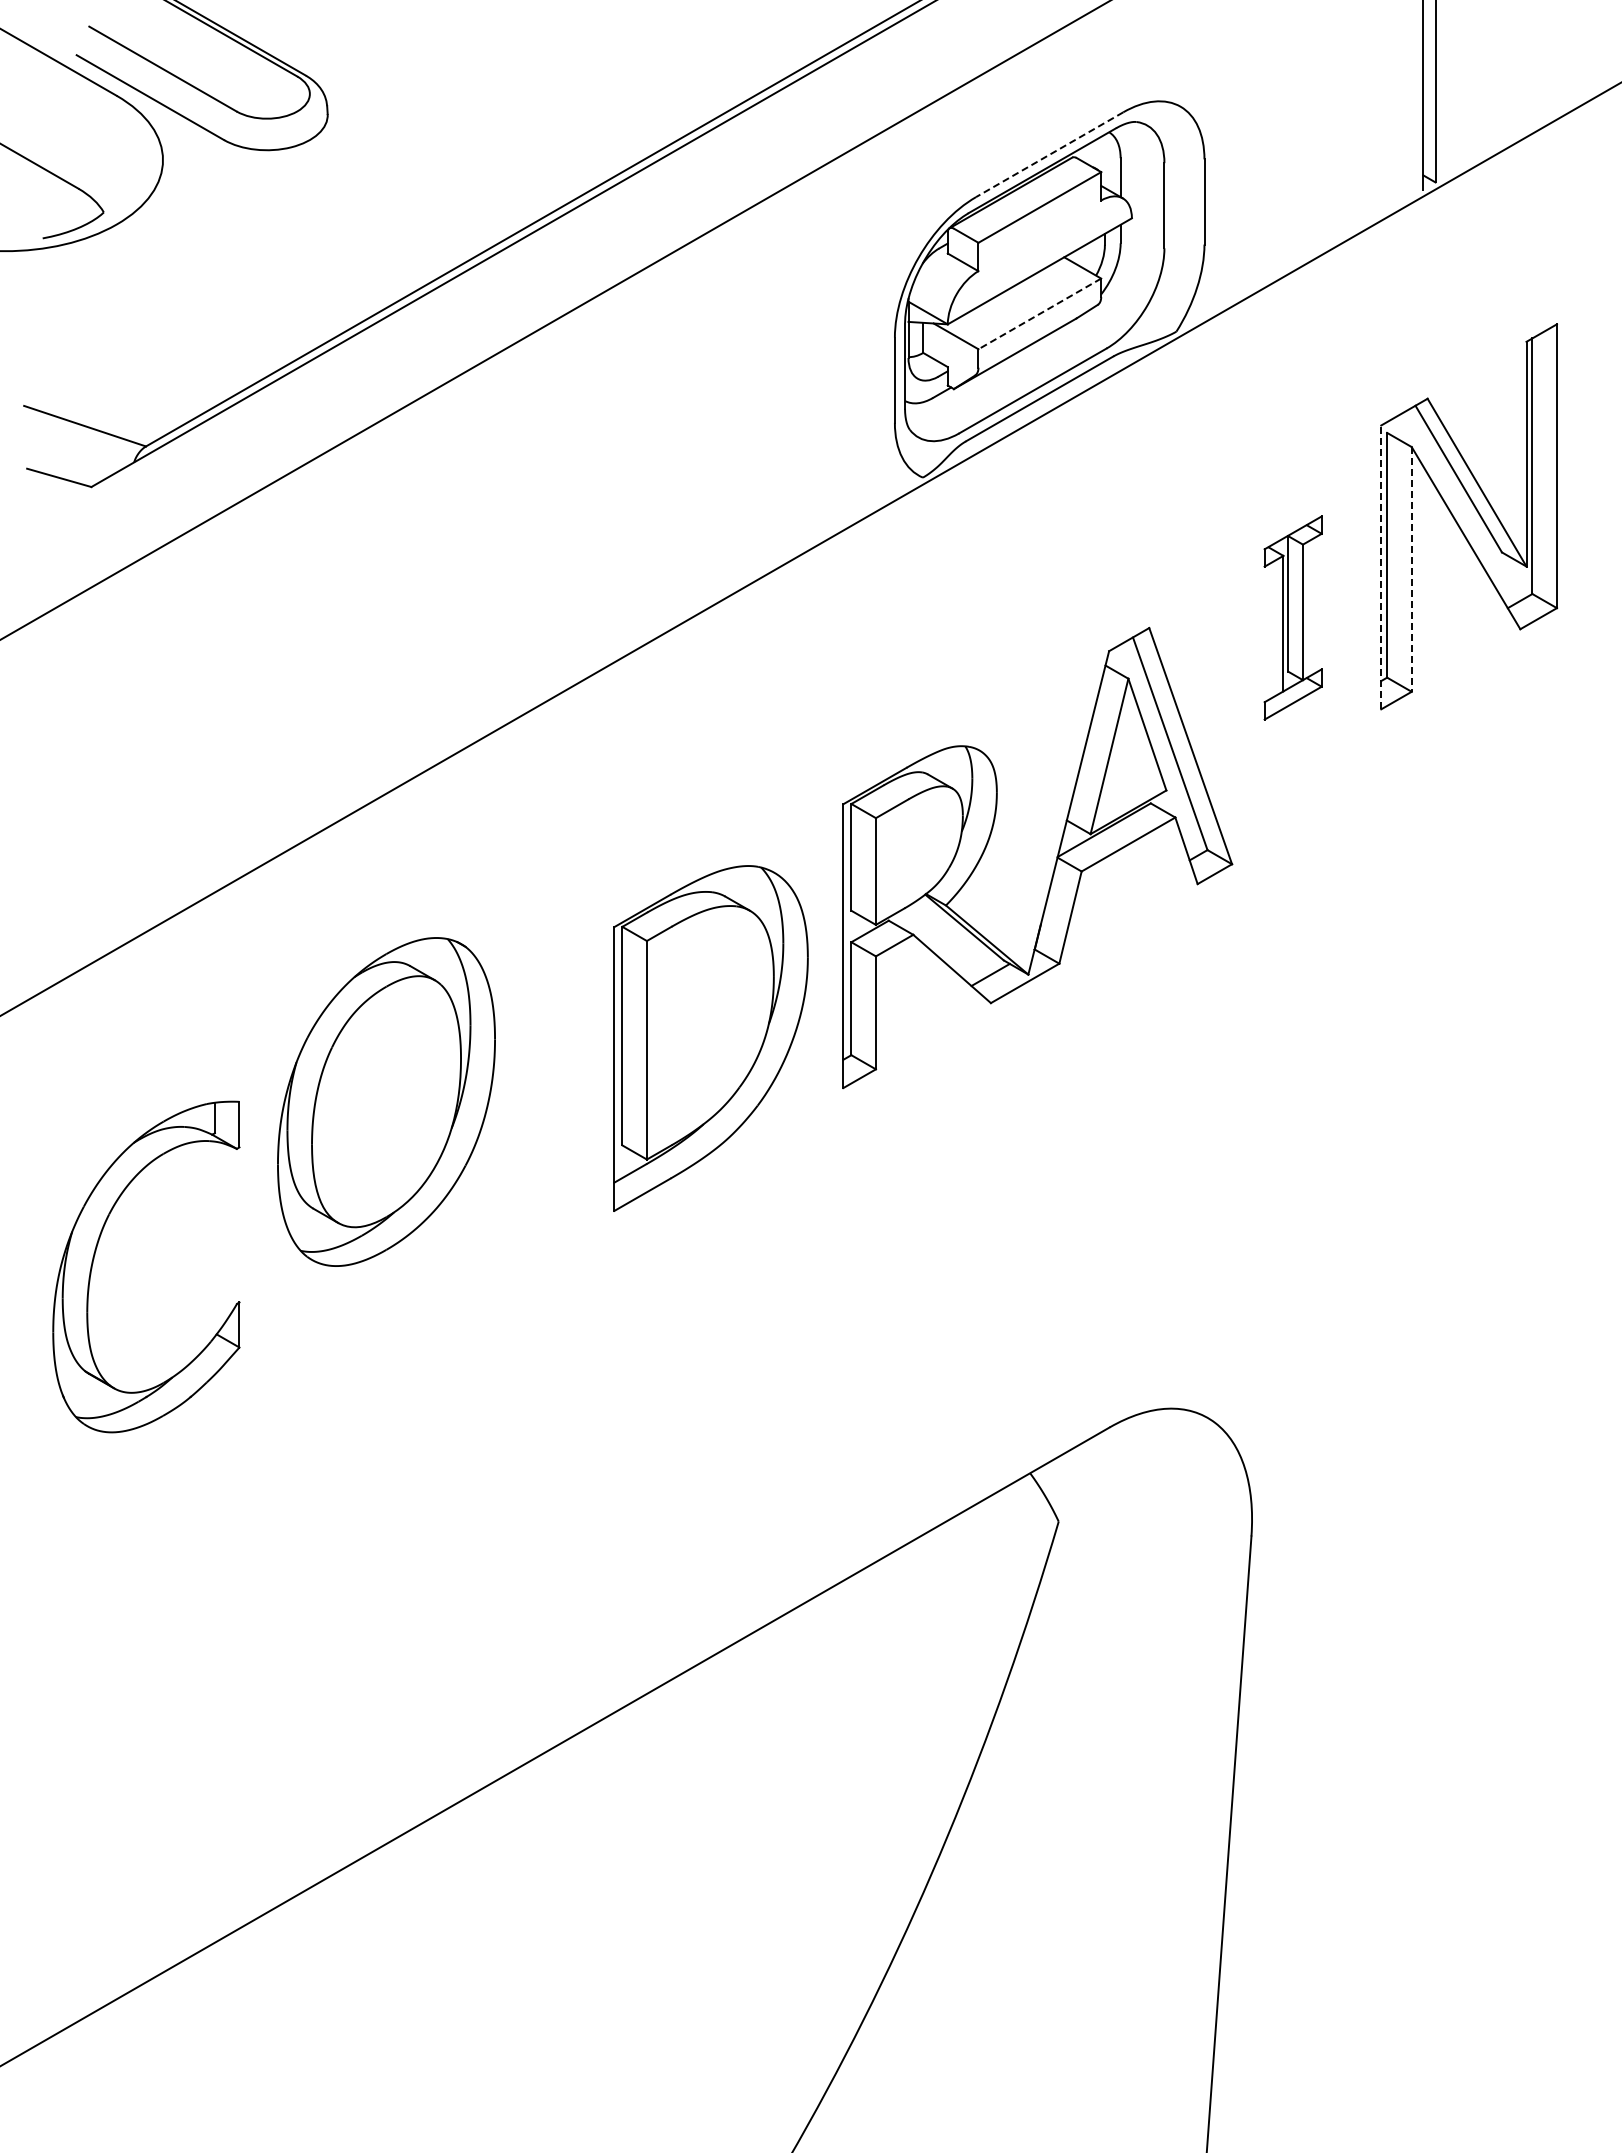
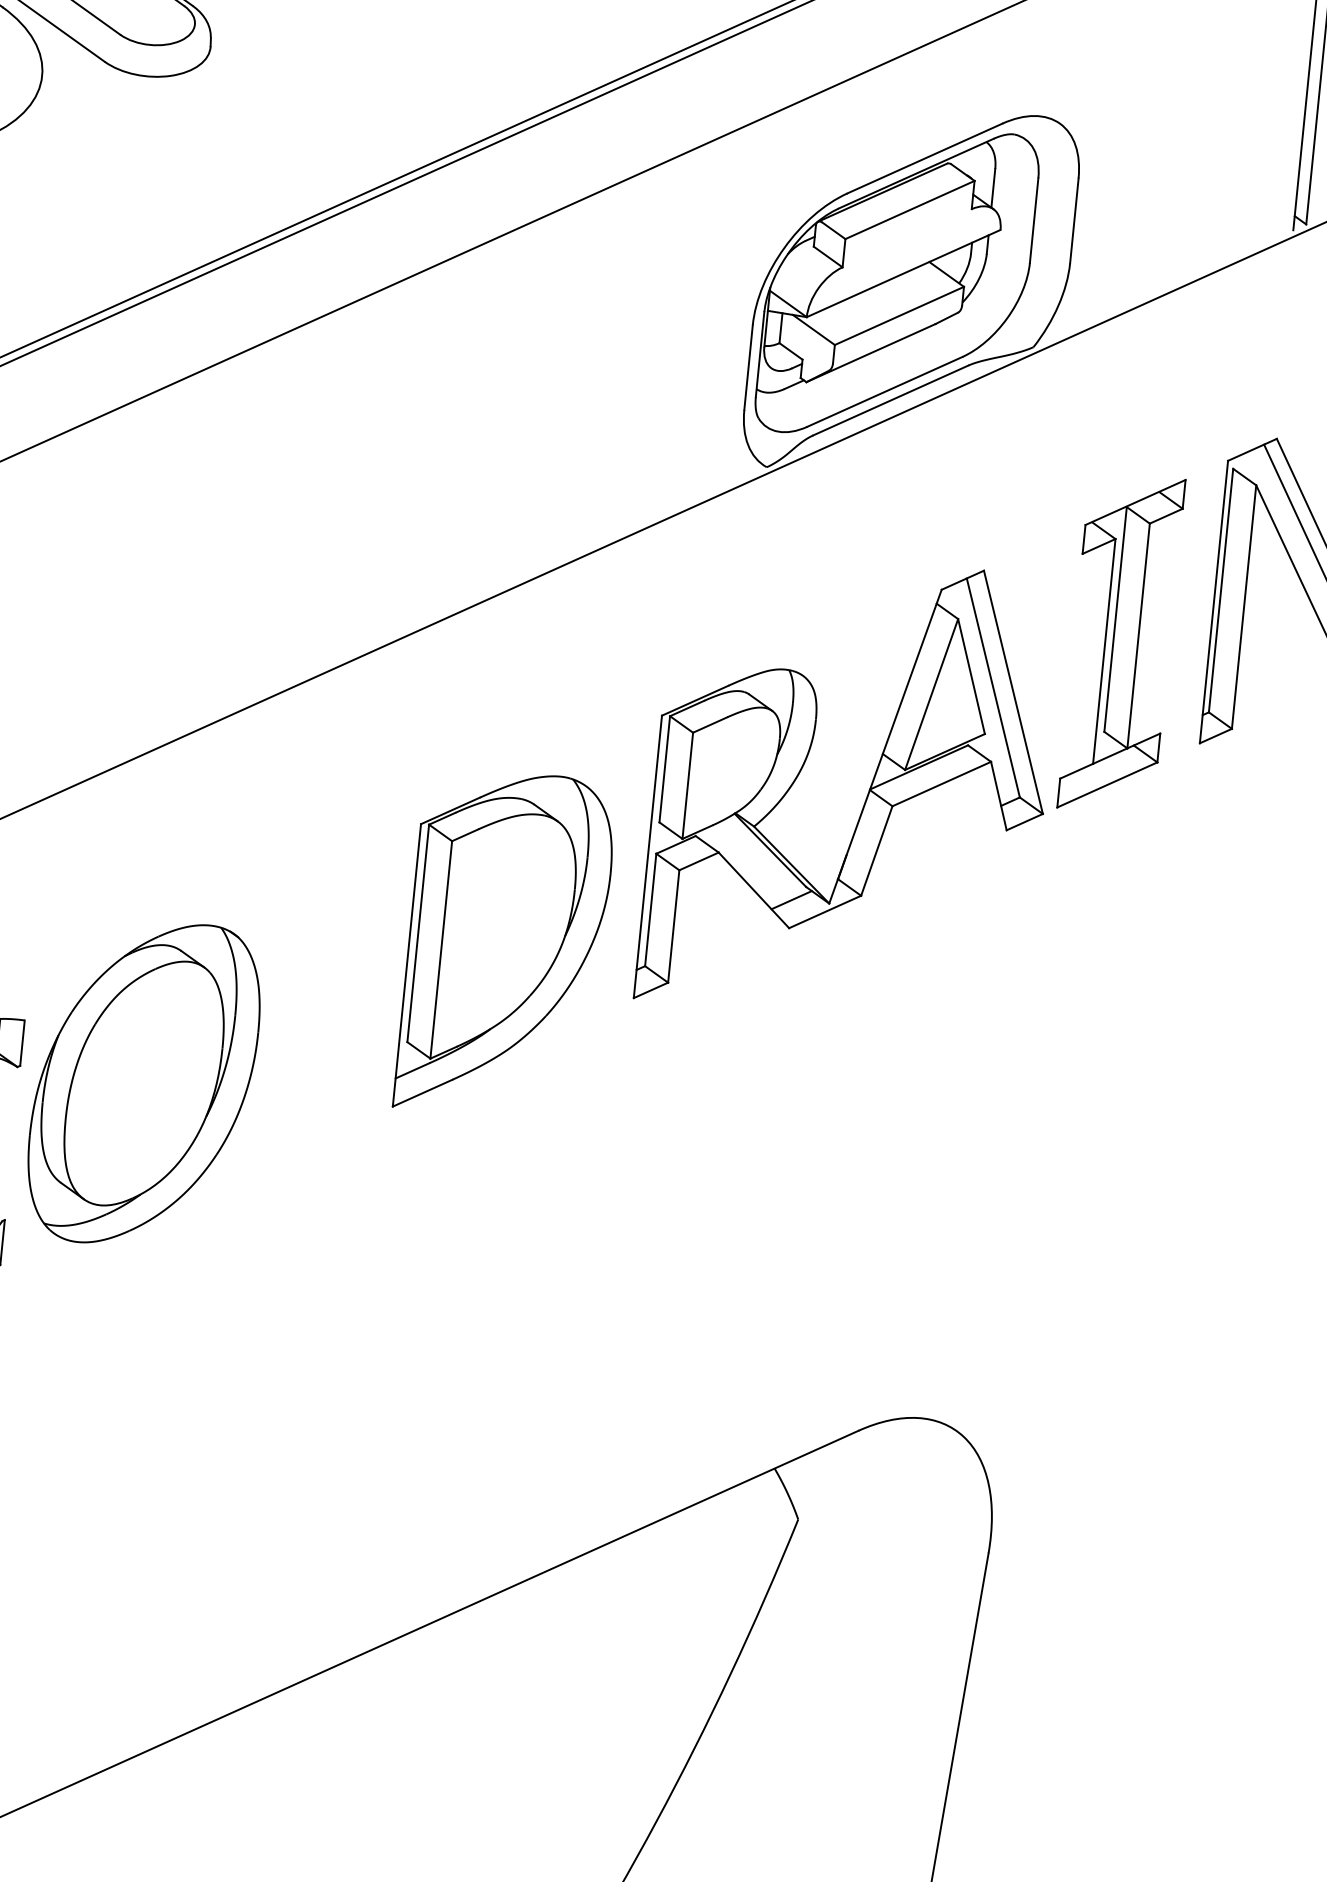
line: (1049, 154) -> (924, 158), dashed -> solid
line: (1039, 313) -> (899, 315), dashed -> solid
line: (1381, 567) -> (1214, 602), dashed -> solid
line: (1411, 569) -> (1243, 607), dashed -> solid
part: (1292, 617) -> (1120, 643), size x1.67
part: (1055, 860) -> (867, 792), moved
part: (710, 1038) -> (505, 944), moved
part: (386, 1101) -> (144, 1083), moved

